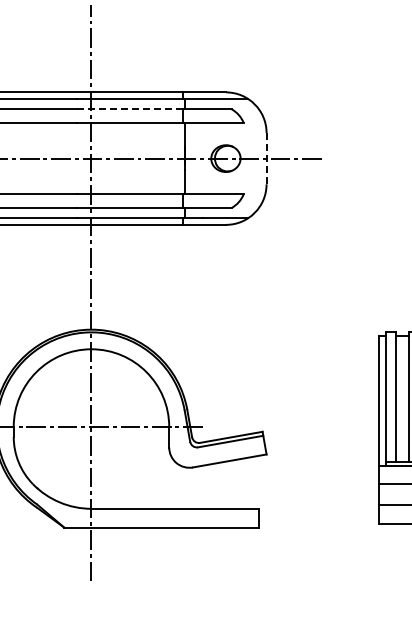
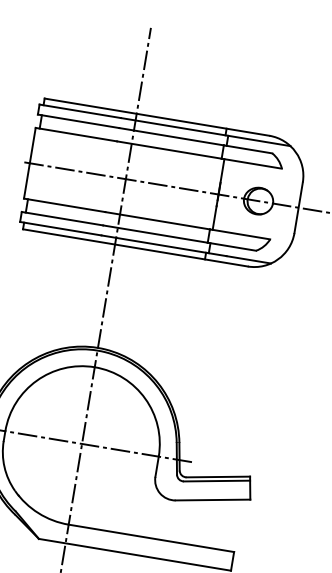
line: (130, 109) -> (172, 137), dashed -> solid
line: (266, 158) -> (298, 207), dashed -> solid

